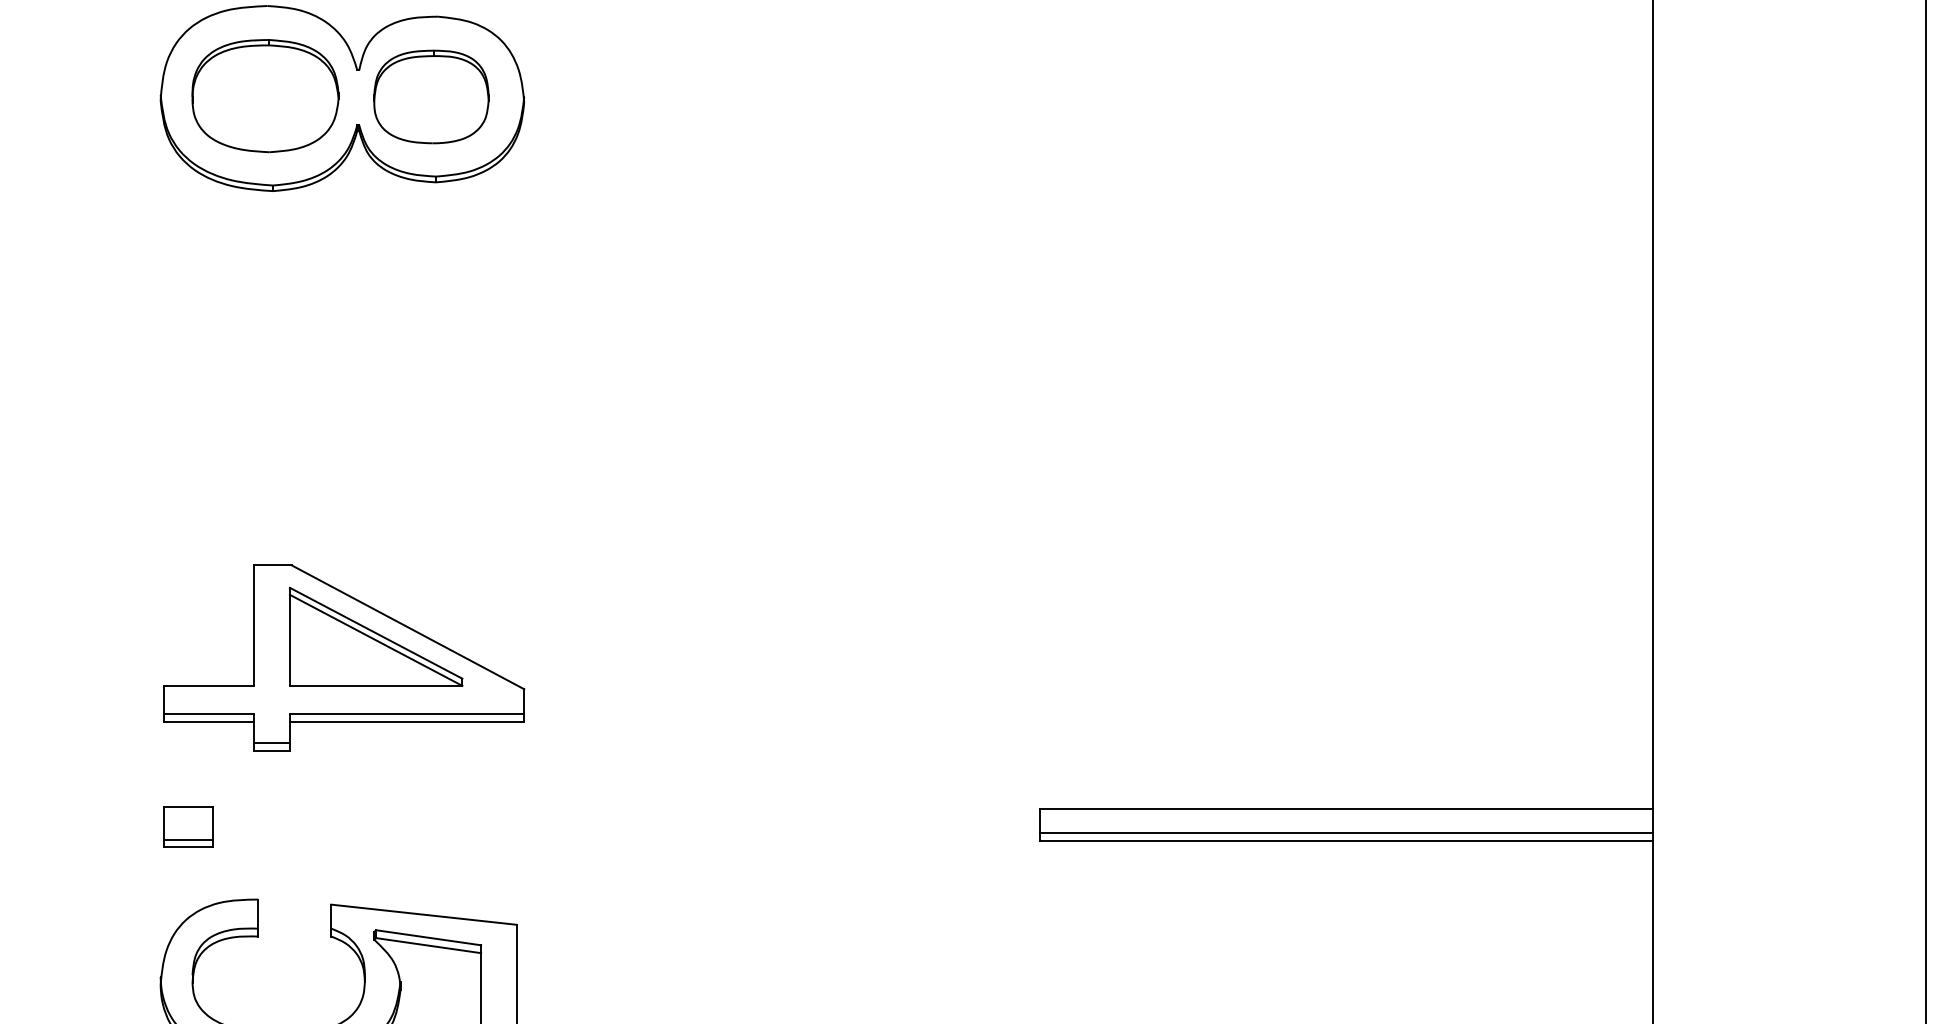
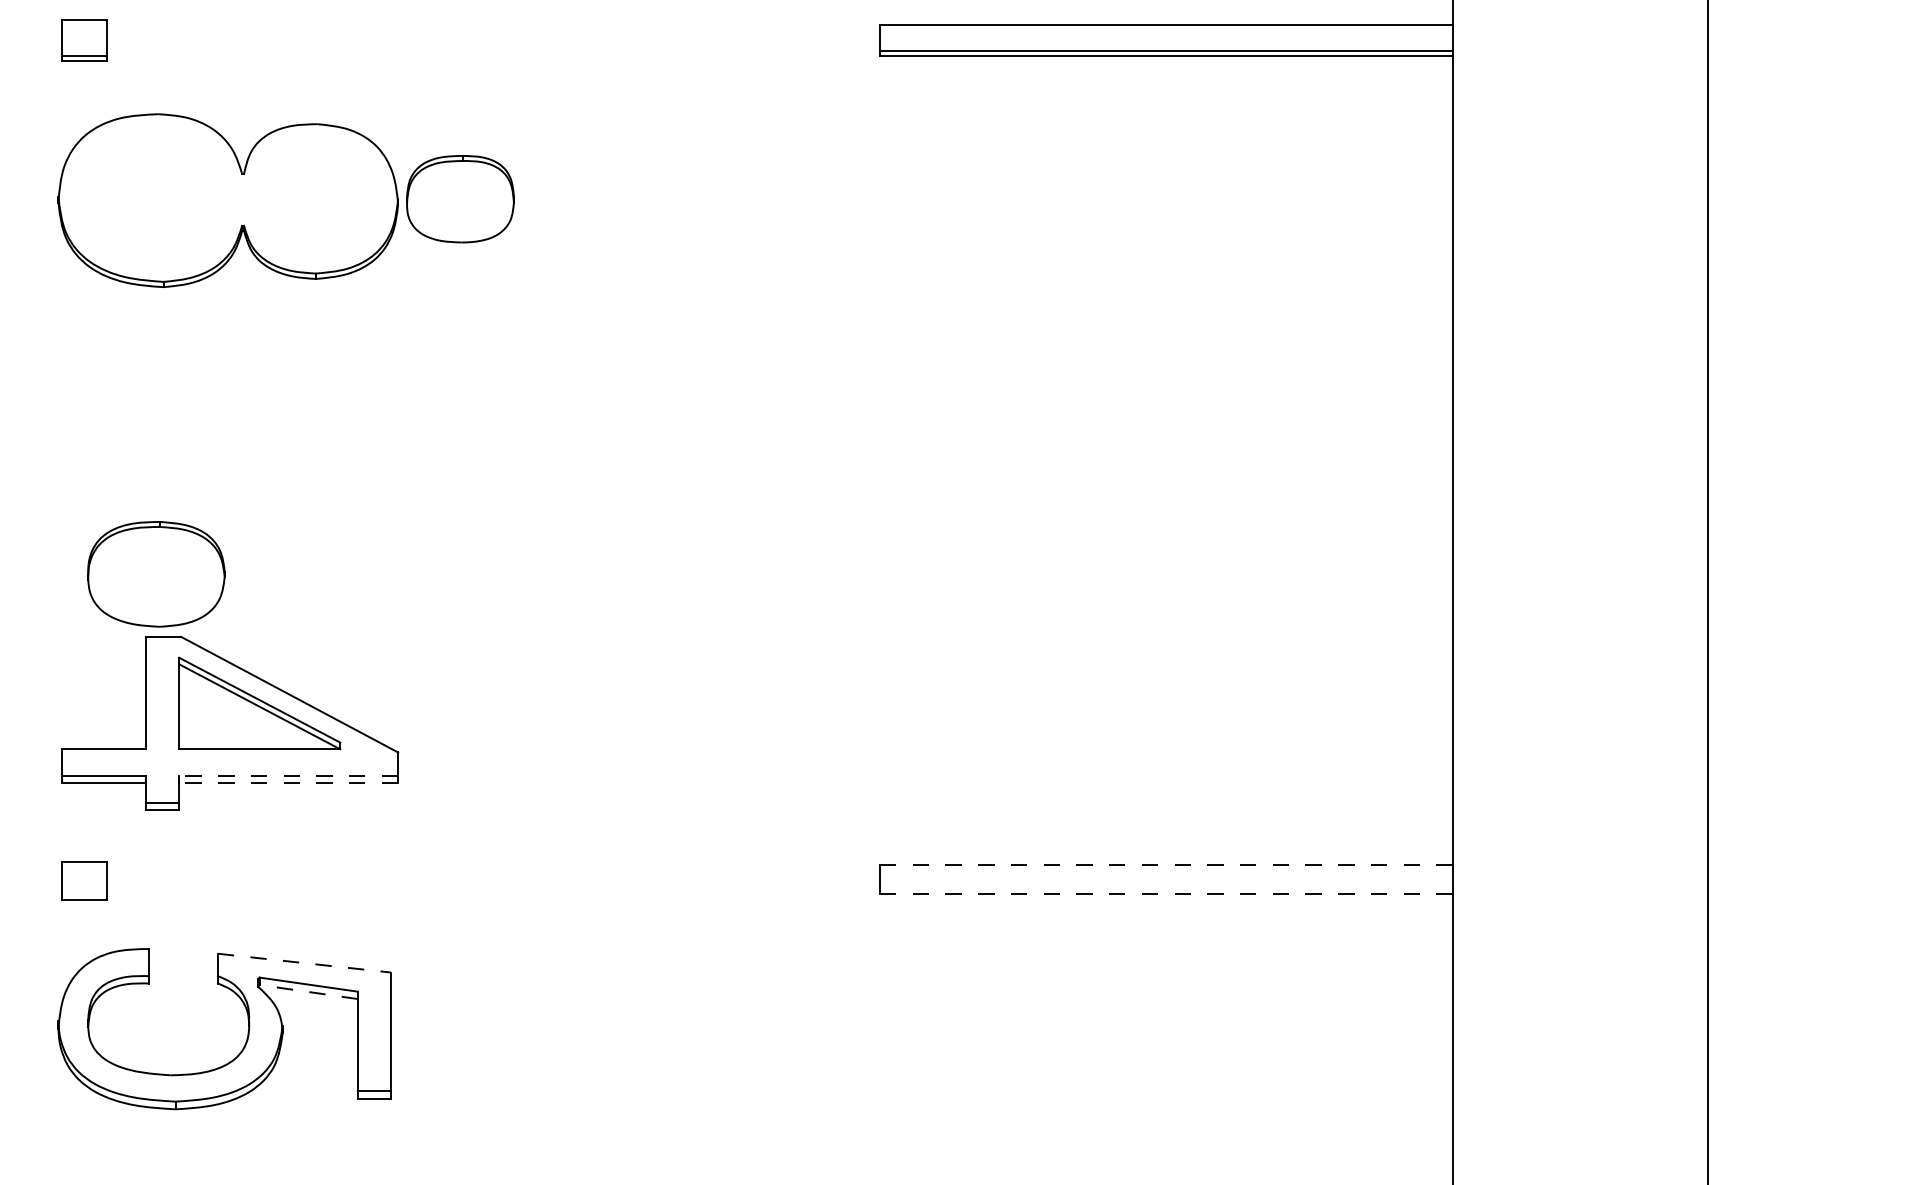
part: (265, 96) -> (156, 574), moved
part: (431, 97) -> (460, 199), moved
line: (406, 714) -> (288, 776), solid -> dashed
line: (406, 721) -> (288, 782), solid -> dashed
line: (1346, 809) -> (1166, 864), solid -> dashed
line: (1346, 833) -> (1166, 887), removed
line: (188, 840) -> (84, 893), removed
line: (1346, 841) -> (1166, 894), solid -> dashed
line: (423, 915) -> (304, 963), solid -> dashed
line: (428, 946) -> (308, 992), solid -> dashed

